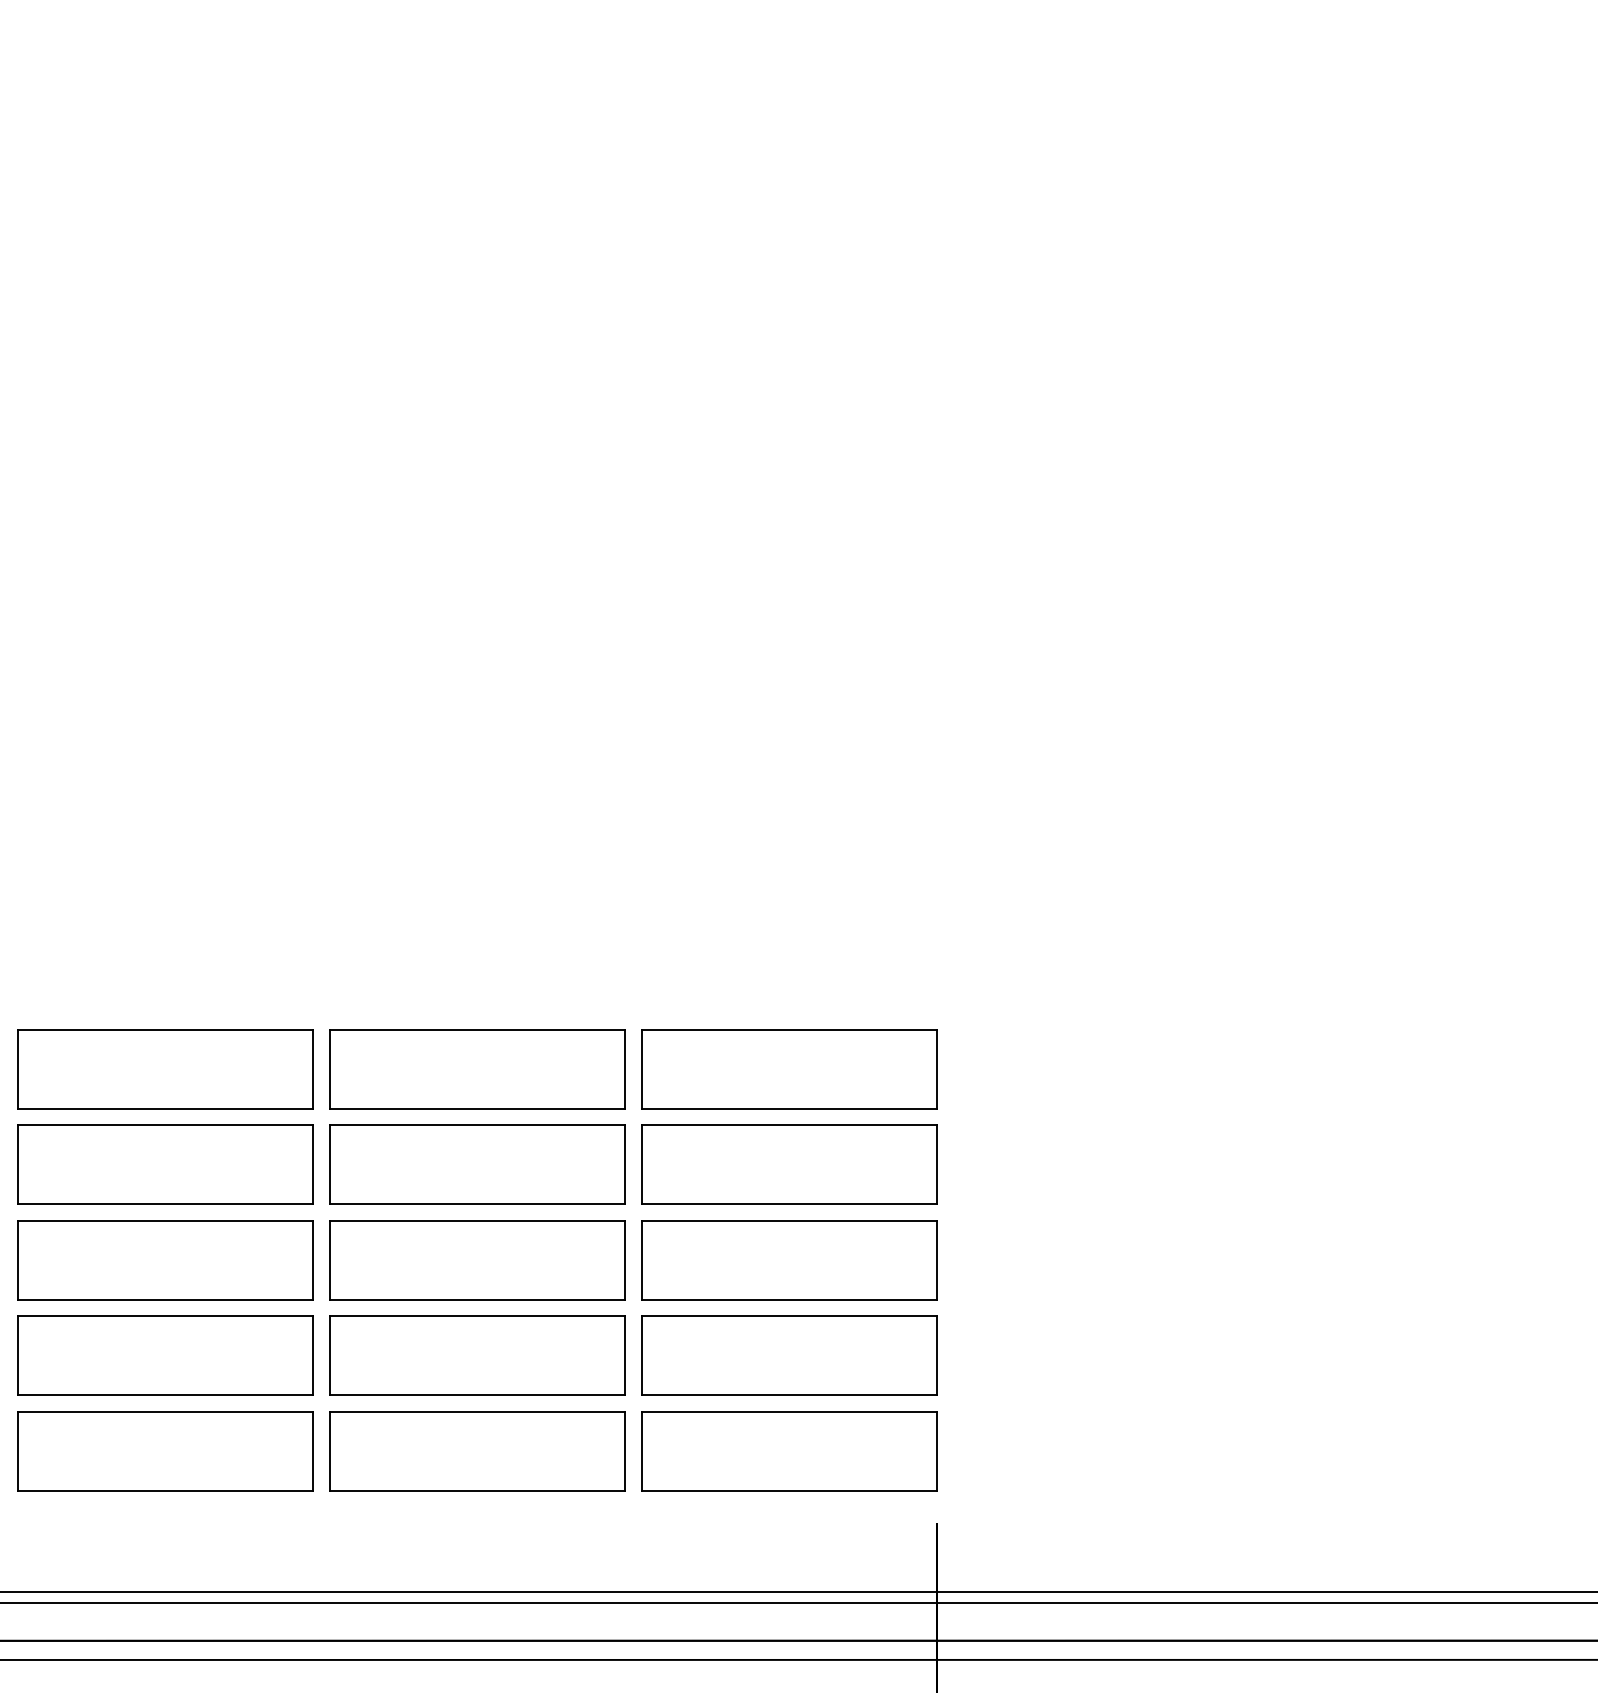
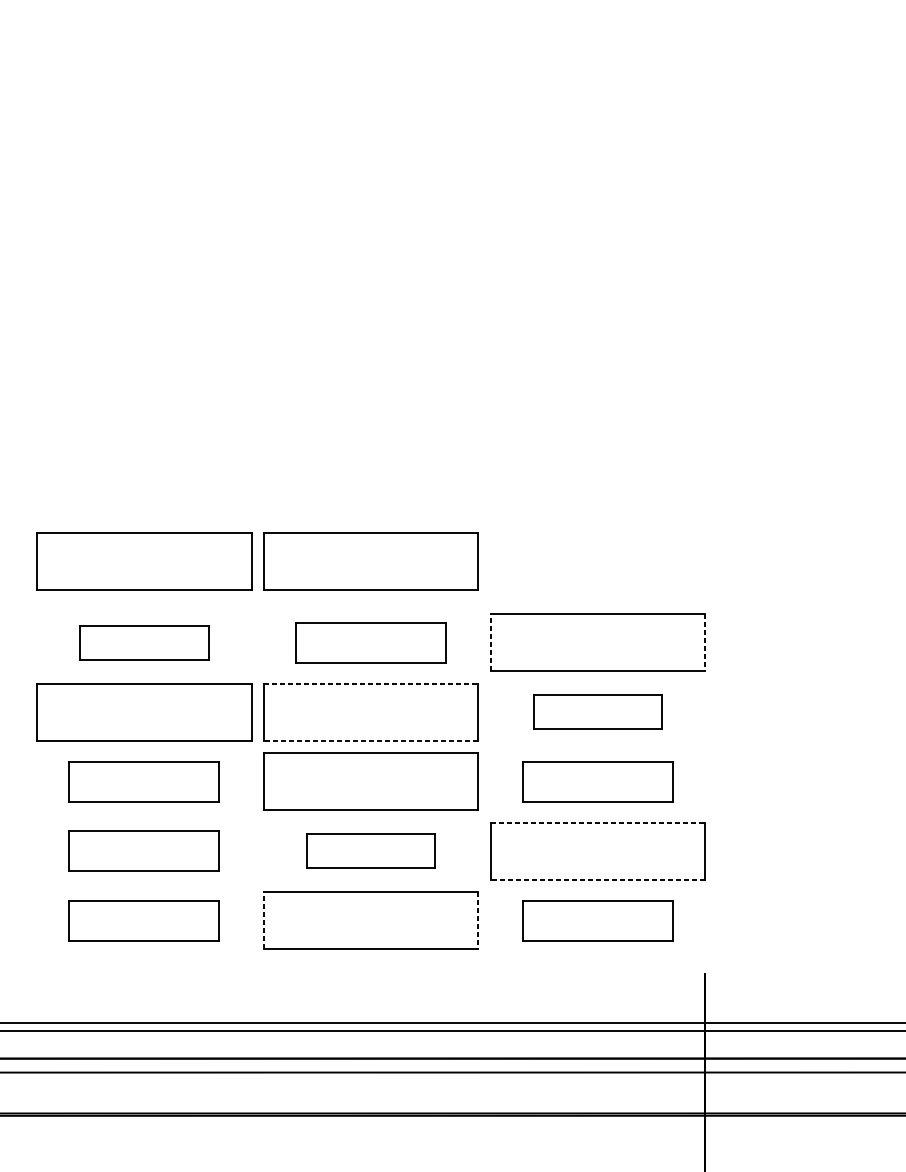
part: (165, 957) -> (144, 561), added
part: (477, 957) -> (371, 561), added
line: (641, 1068) -> (490, 642), solid -> dashed
part: (165, 1069) -> (144, 643), size x0.6
part: (477, 1069) -> (371, 643), size x0.7
line: (936, 1069) -> (705, 643), solid -> dashed
line: (477, 1125) -> (371, 683), solid -> dashed
part: (789, 1164) -> (598, 712), size x0.6
line: (476, 1204) -> (370, 741), solid -> dashed
part: (165, 1260) -> (144, 781), size x0.7
part: (789, 1260) -> (598, 781), size x0.7
line: (789, 1316) -> (598, 822), solid -> dashed
part: (165, 1355) -> (144, 851), size x0.7
part: (477, 1355) -> (371, 851), size x0.6
line: (788, 1395) -> (597, 880), solid -> dashed
line: (329, 1450) -> (263, 920), solid -> dashed
part: (165, 1451) -> (144, 920), size x0.7
line: (624, 1451) -> (478, 920), solid -> dashed
part: (789, 1451) -> (598, 920), size x0.7

